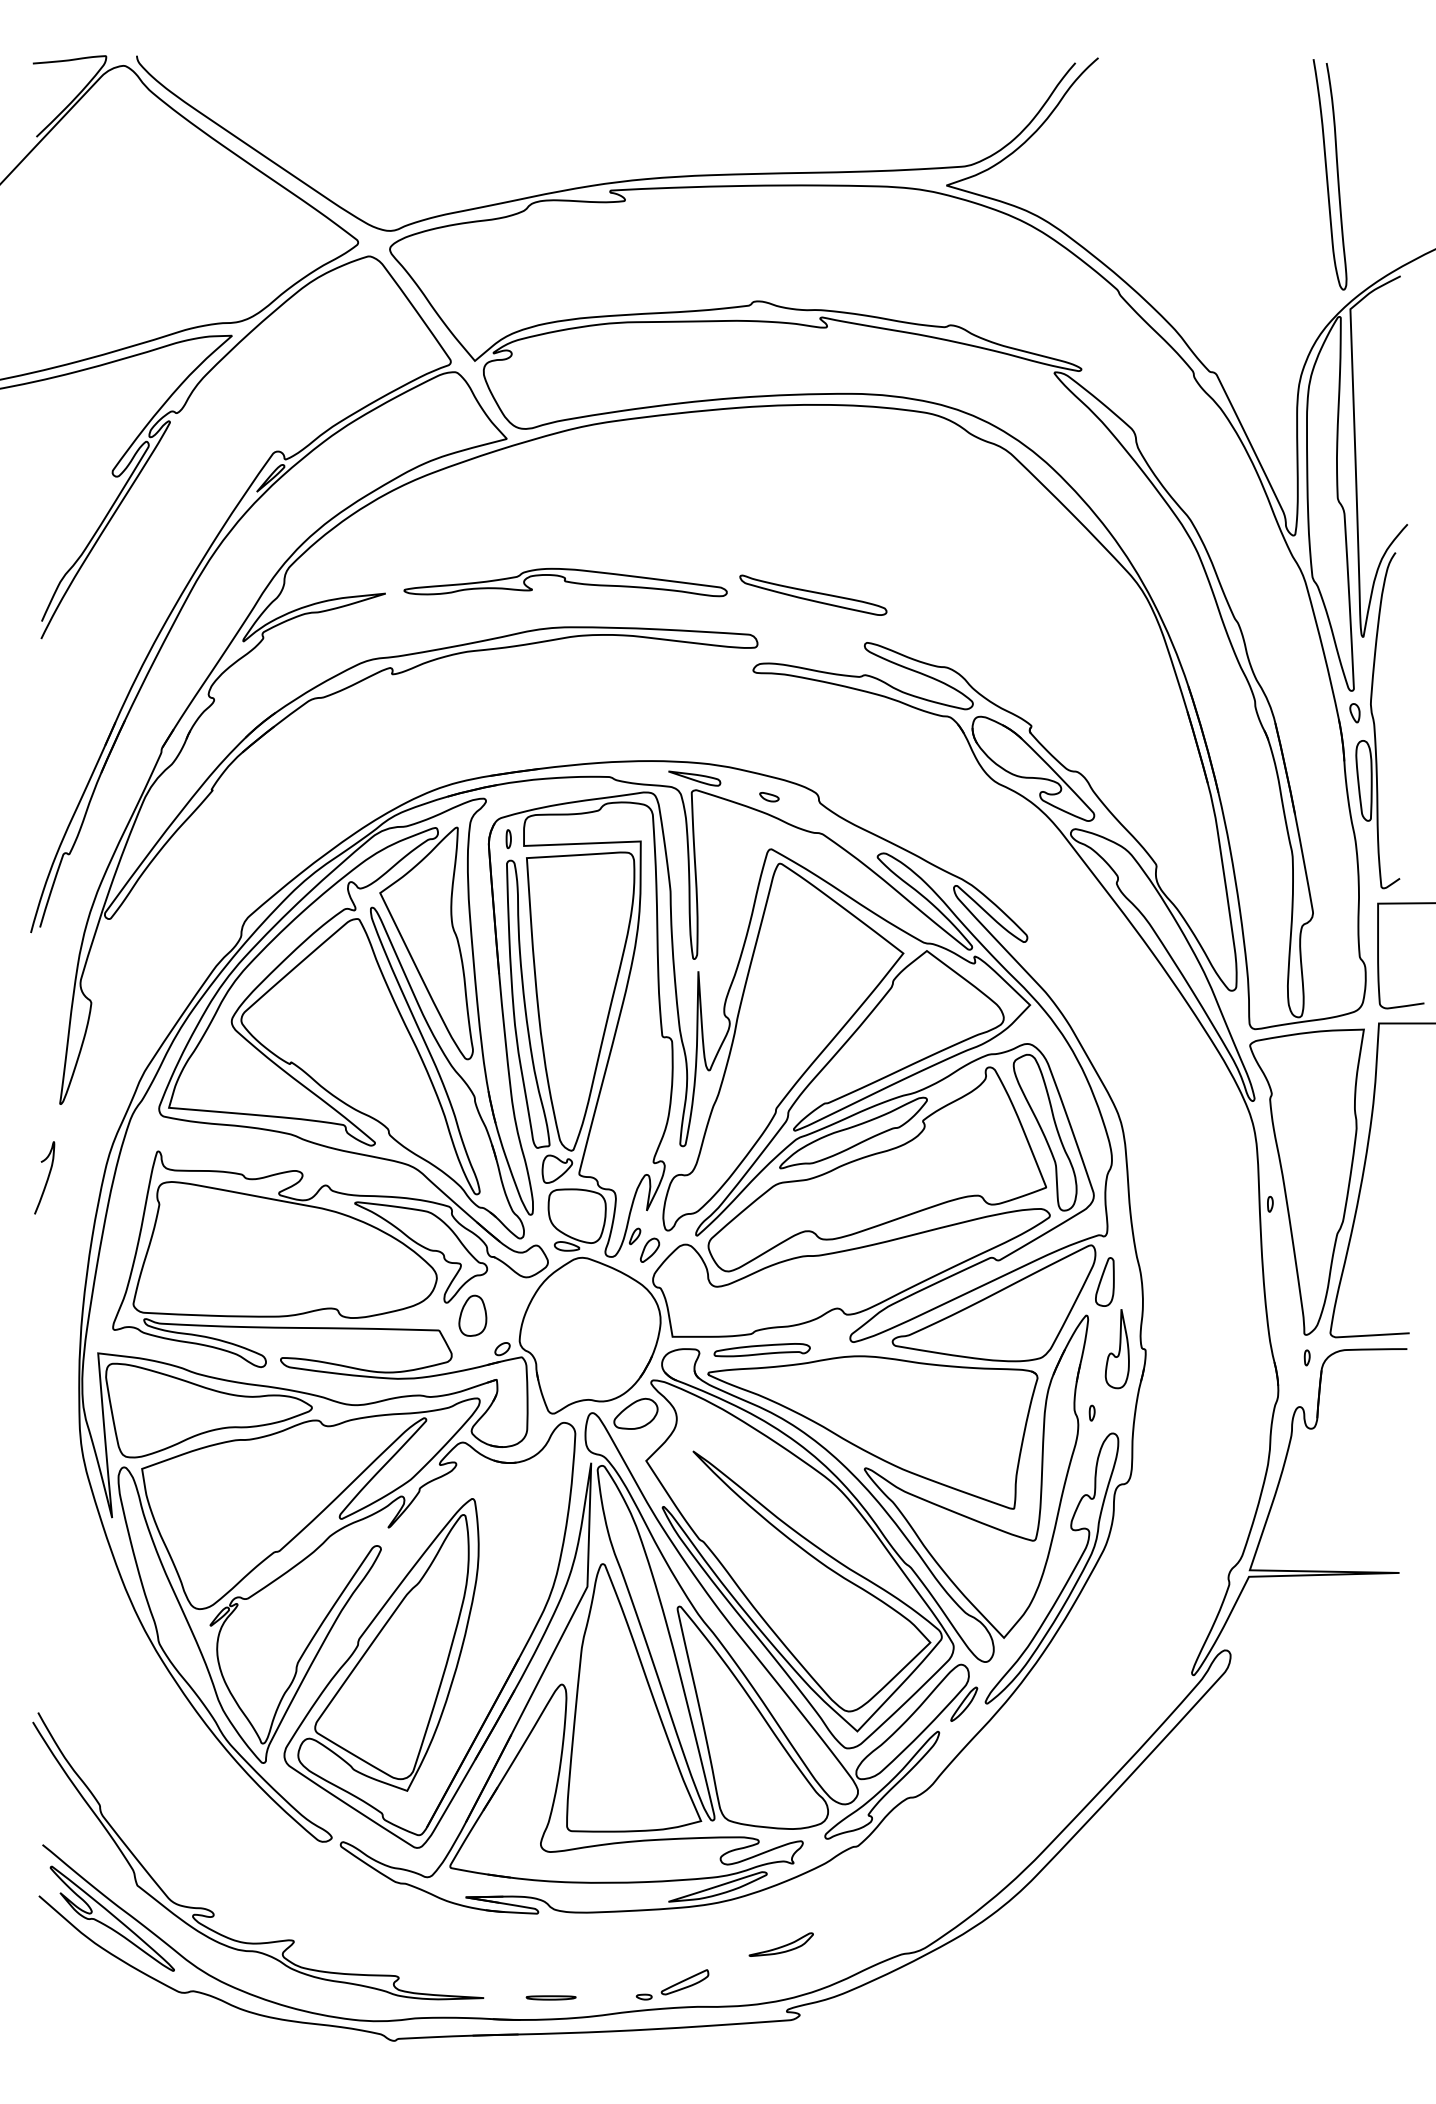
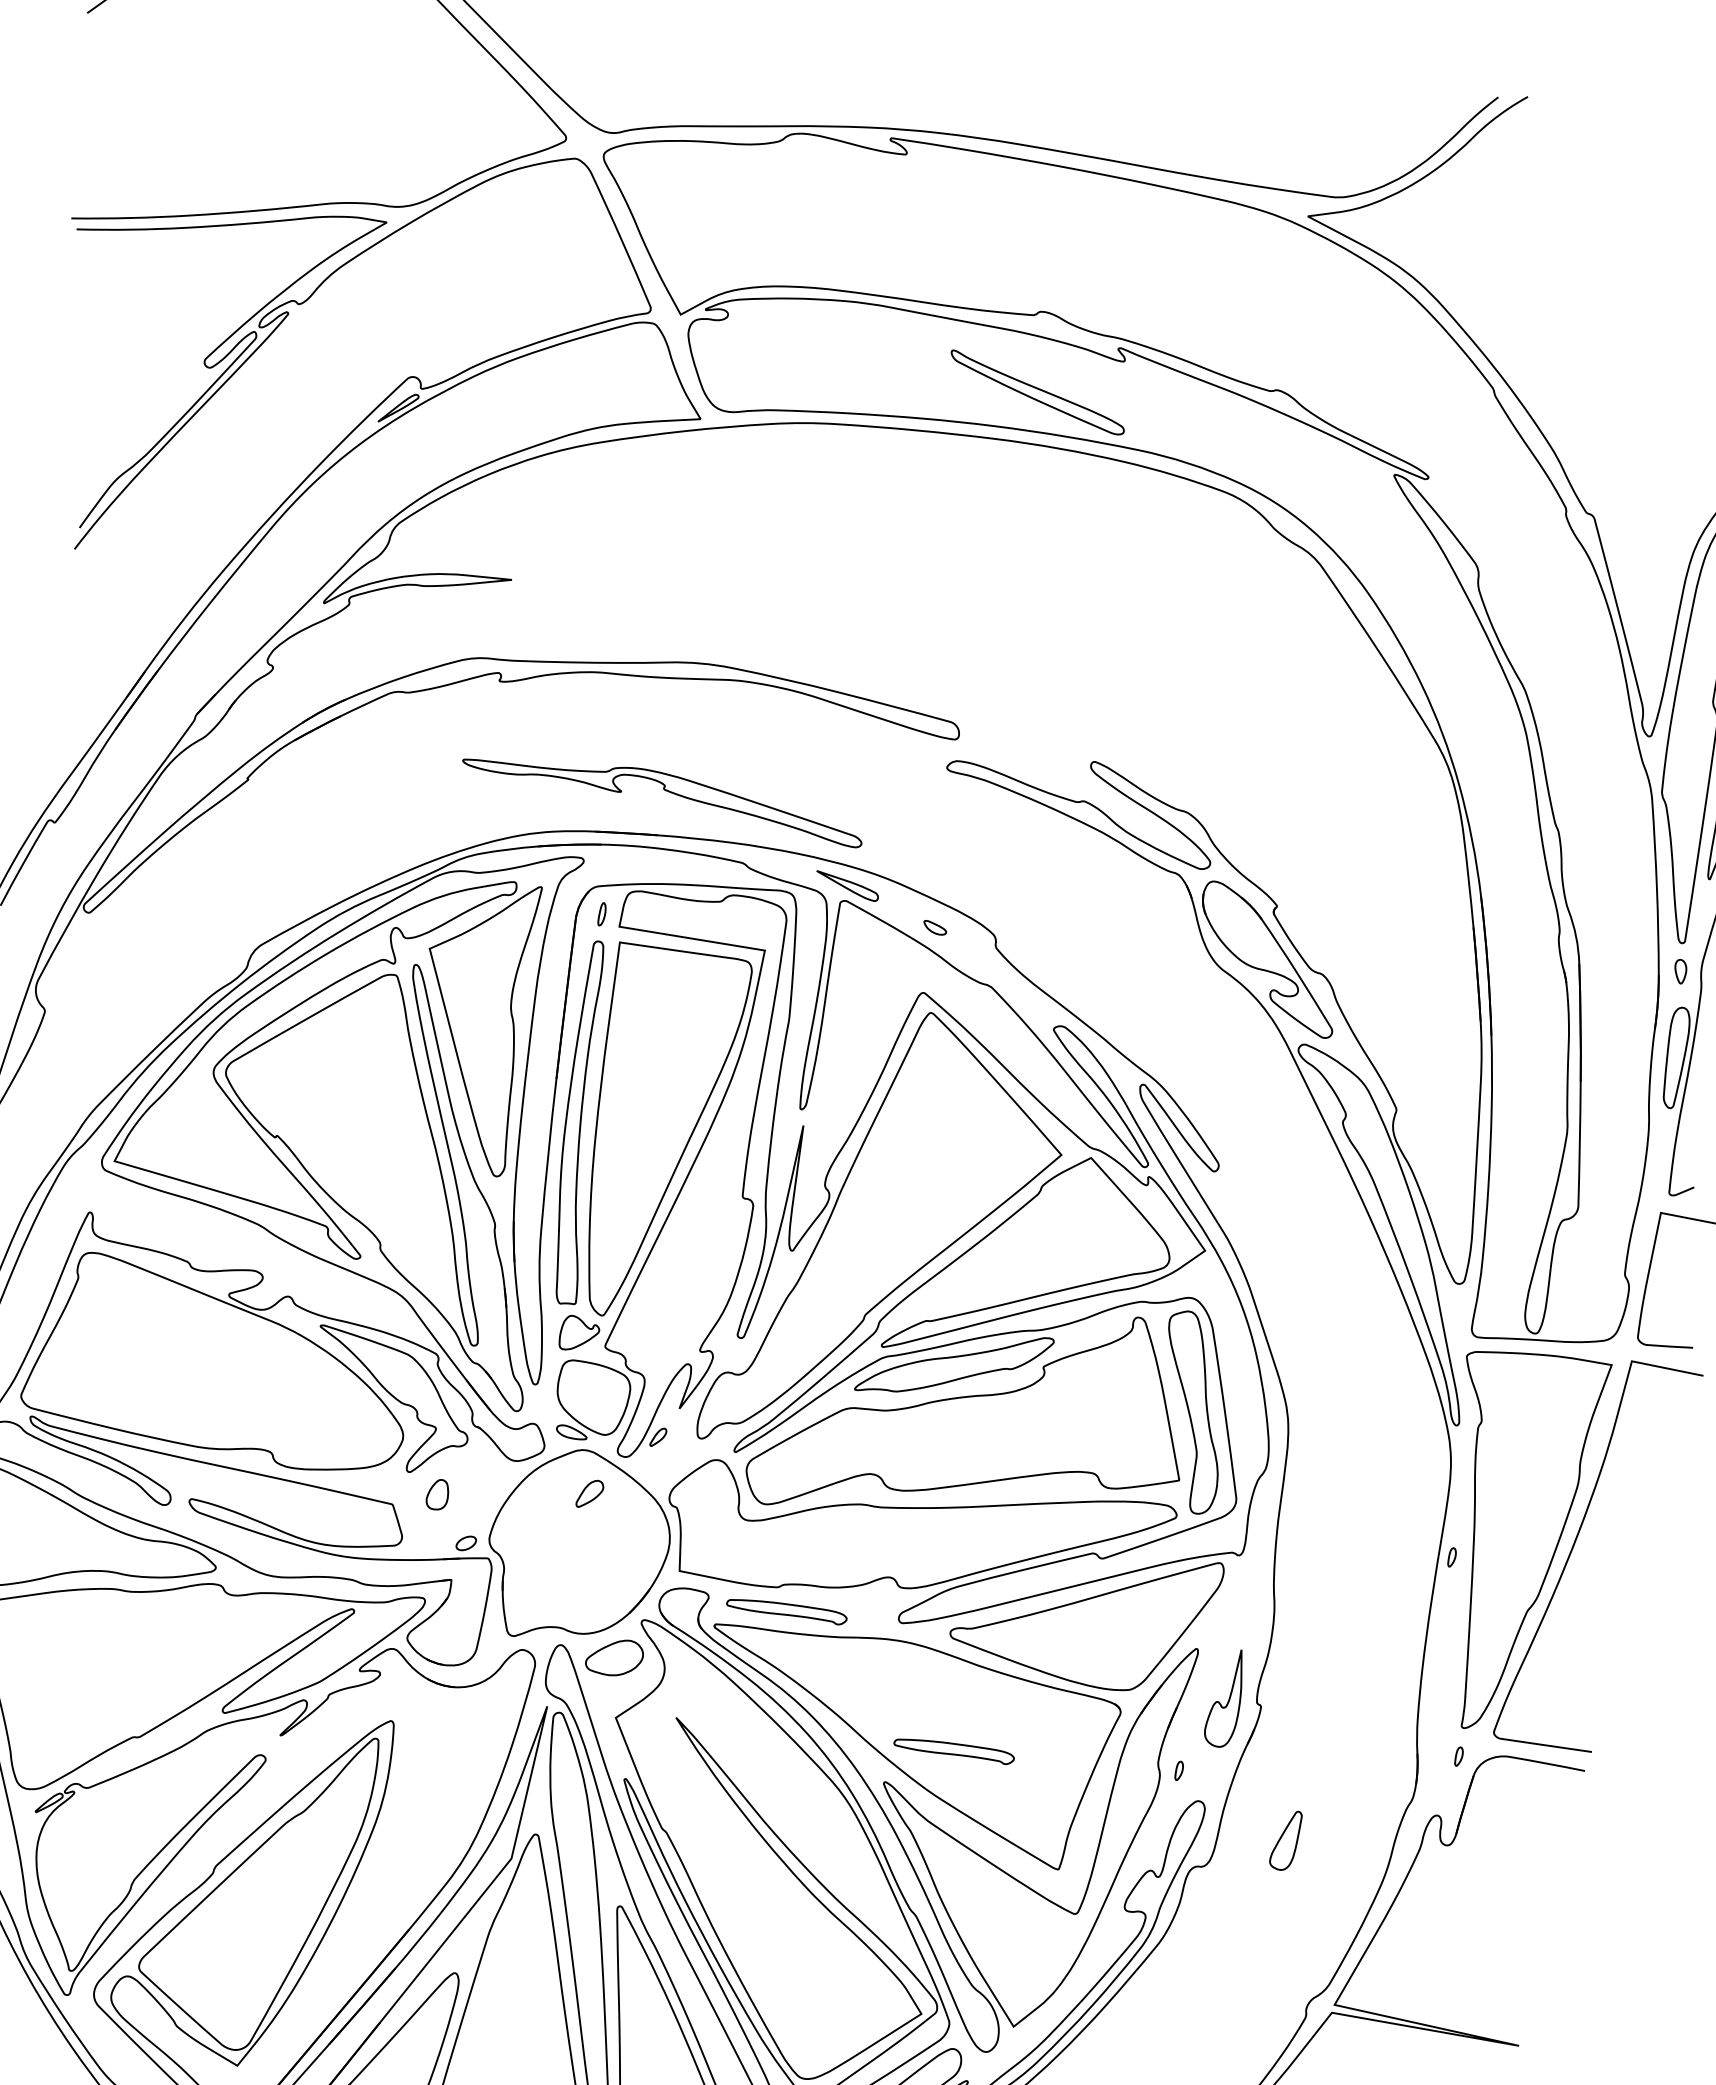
part: (565, 582) -> (664, 791), moved
part: (813, 594) -> (1037, 391), moved
part: (649, 1249) -> (589, 1493), moved
part: (1104, 1281) -> (1285, 1839), moved
part: (472, 1315) -> (437, 1494), size x0.6
part: (913, 1432) -> (953, 1749), added

